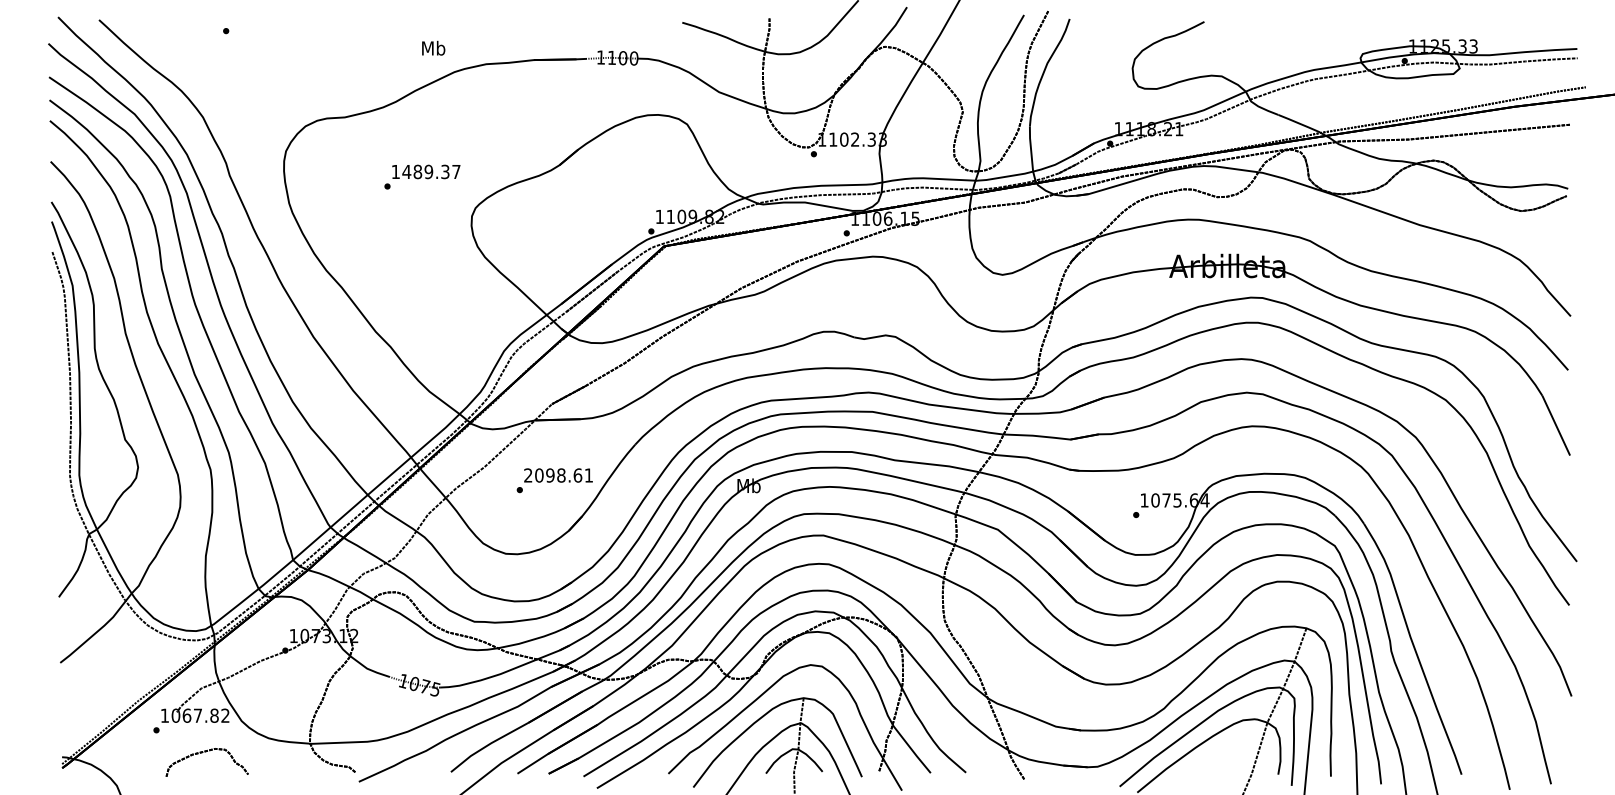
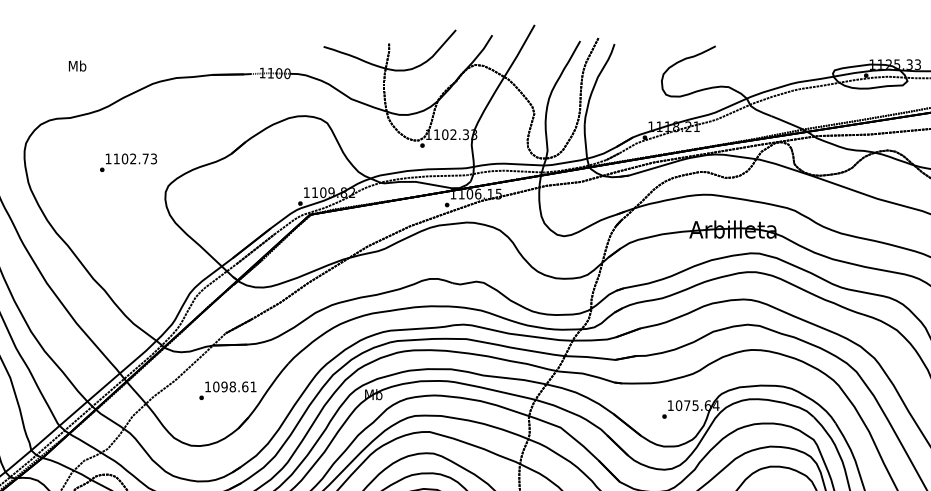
text: (433, 47) -> (77, 65), moved
text: (431, 171) -> (135, 158), 1489.37 -> 1102.73
text: (528, 475) -> (208, 386), 2098.61 -> 1098.61

